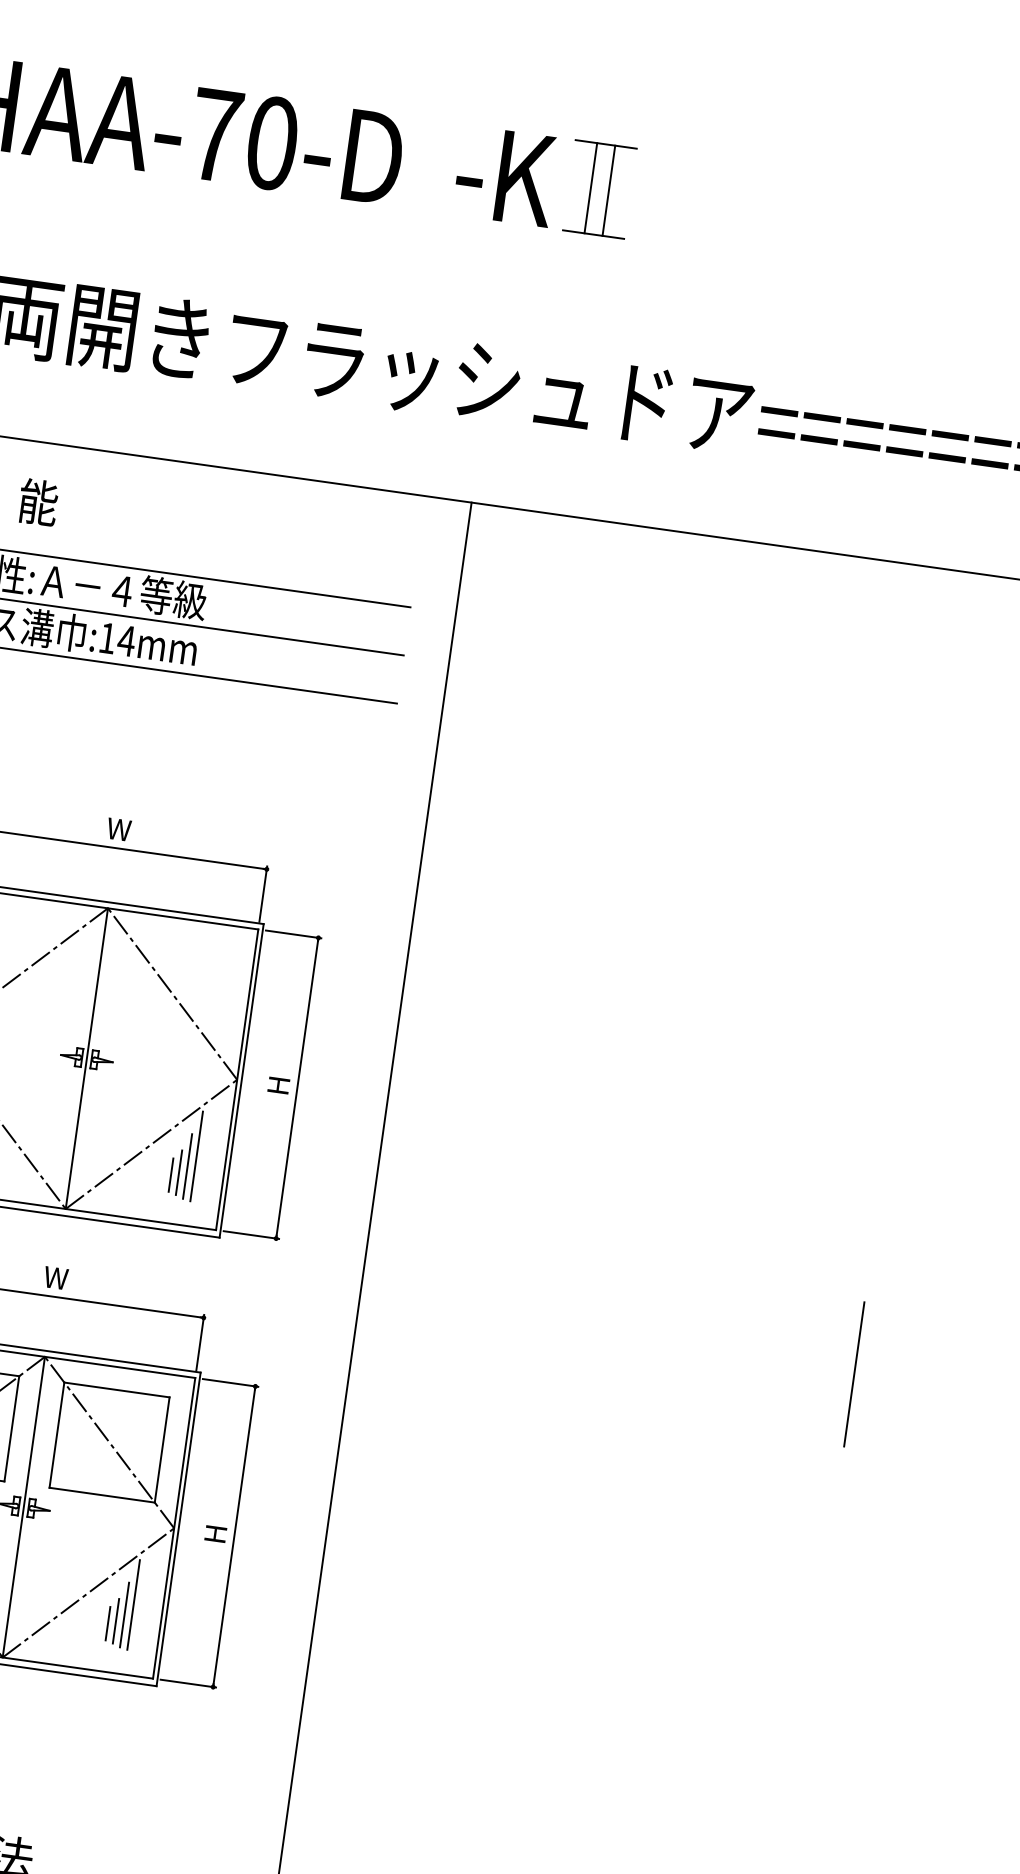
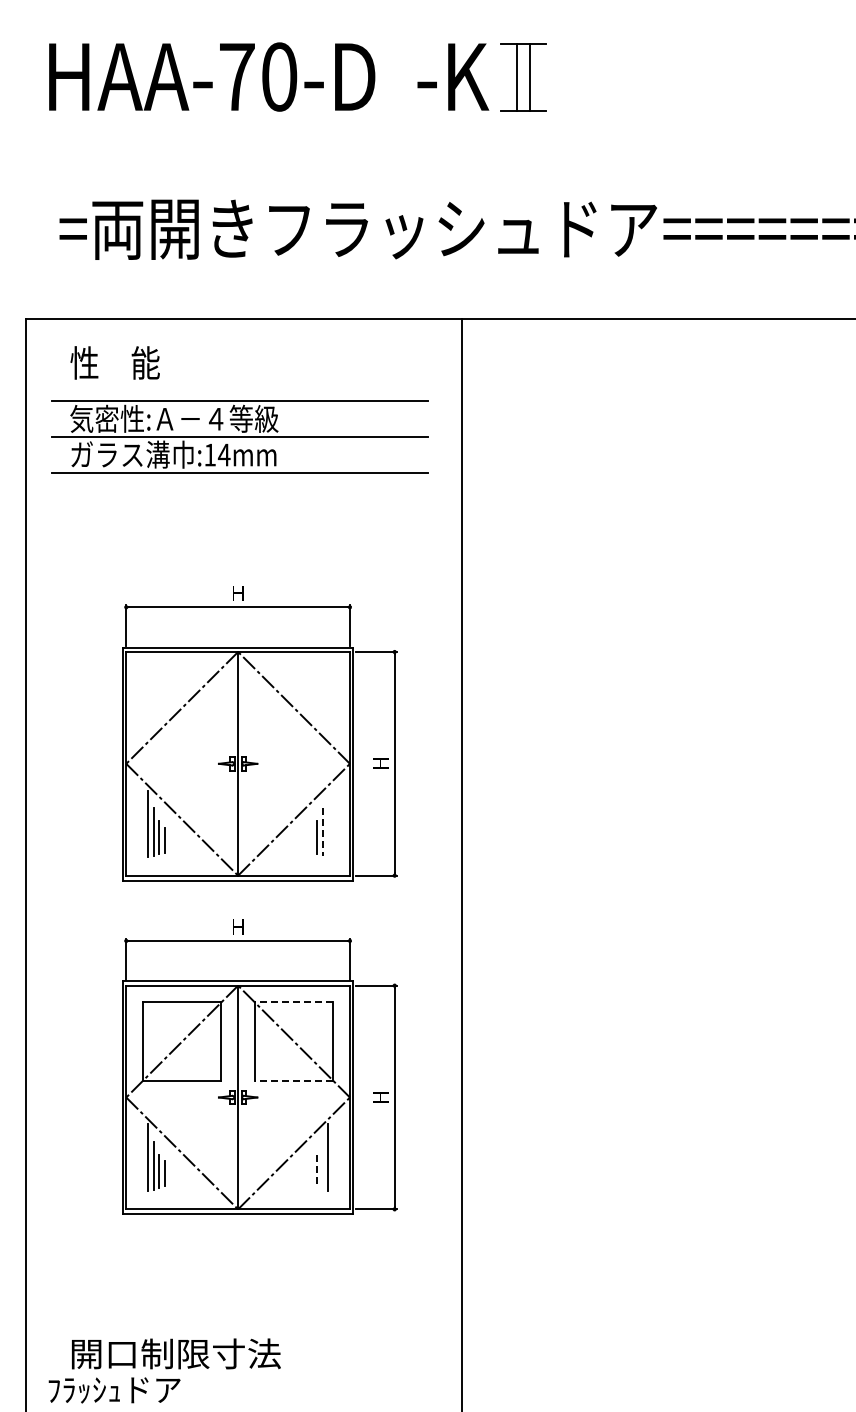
text: (118, 829) -> (237, 593), W -> H
line: (197, 1155) -> (328, 823), removed
line: (187, 1166) -> (322, 832), solid -> dashed
line: (171, 1174) -> (311, 839), removed
text: (55, 1277) -> (237, 926), W -> H
line: (854, 1374) -> (830, 915), removed
line: (116, 1389) -> (293, 1002), solid -> dashed
line: (101, 1494) -> (293, 1080), solid -> dashed
line: (124, 1614) -> (322, 1165), removed
line: (116, 1621) -> (317, 1171), solid -> dashed
line: (108, 1623) -> (311, 1173), removed

